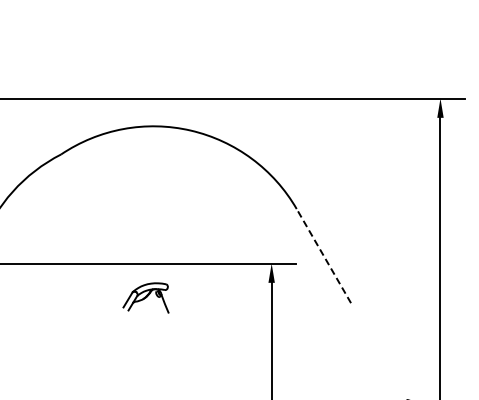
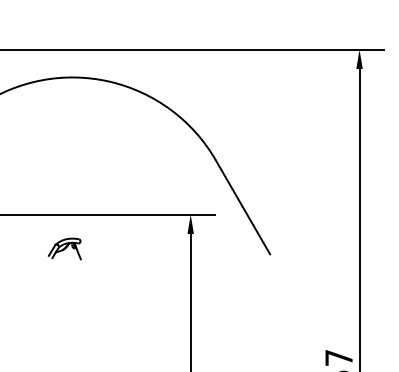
line: (323, 255) -> (242, 206), dashed -> solid
part: (145, 297) -> (64, 248), size x0.71

